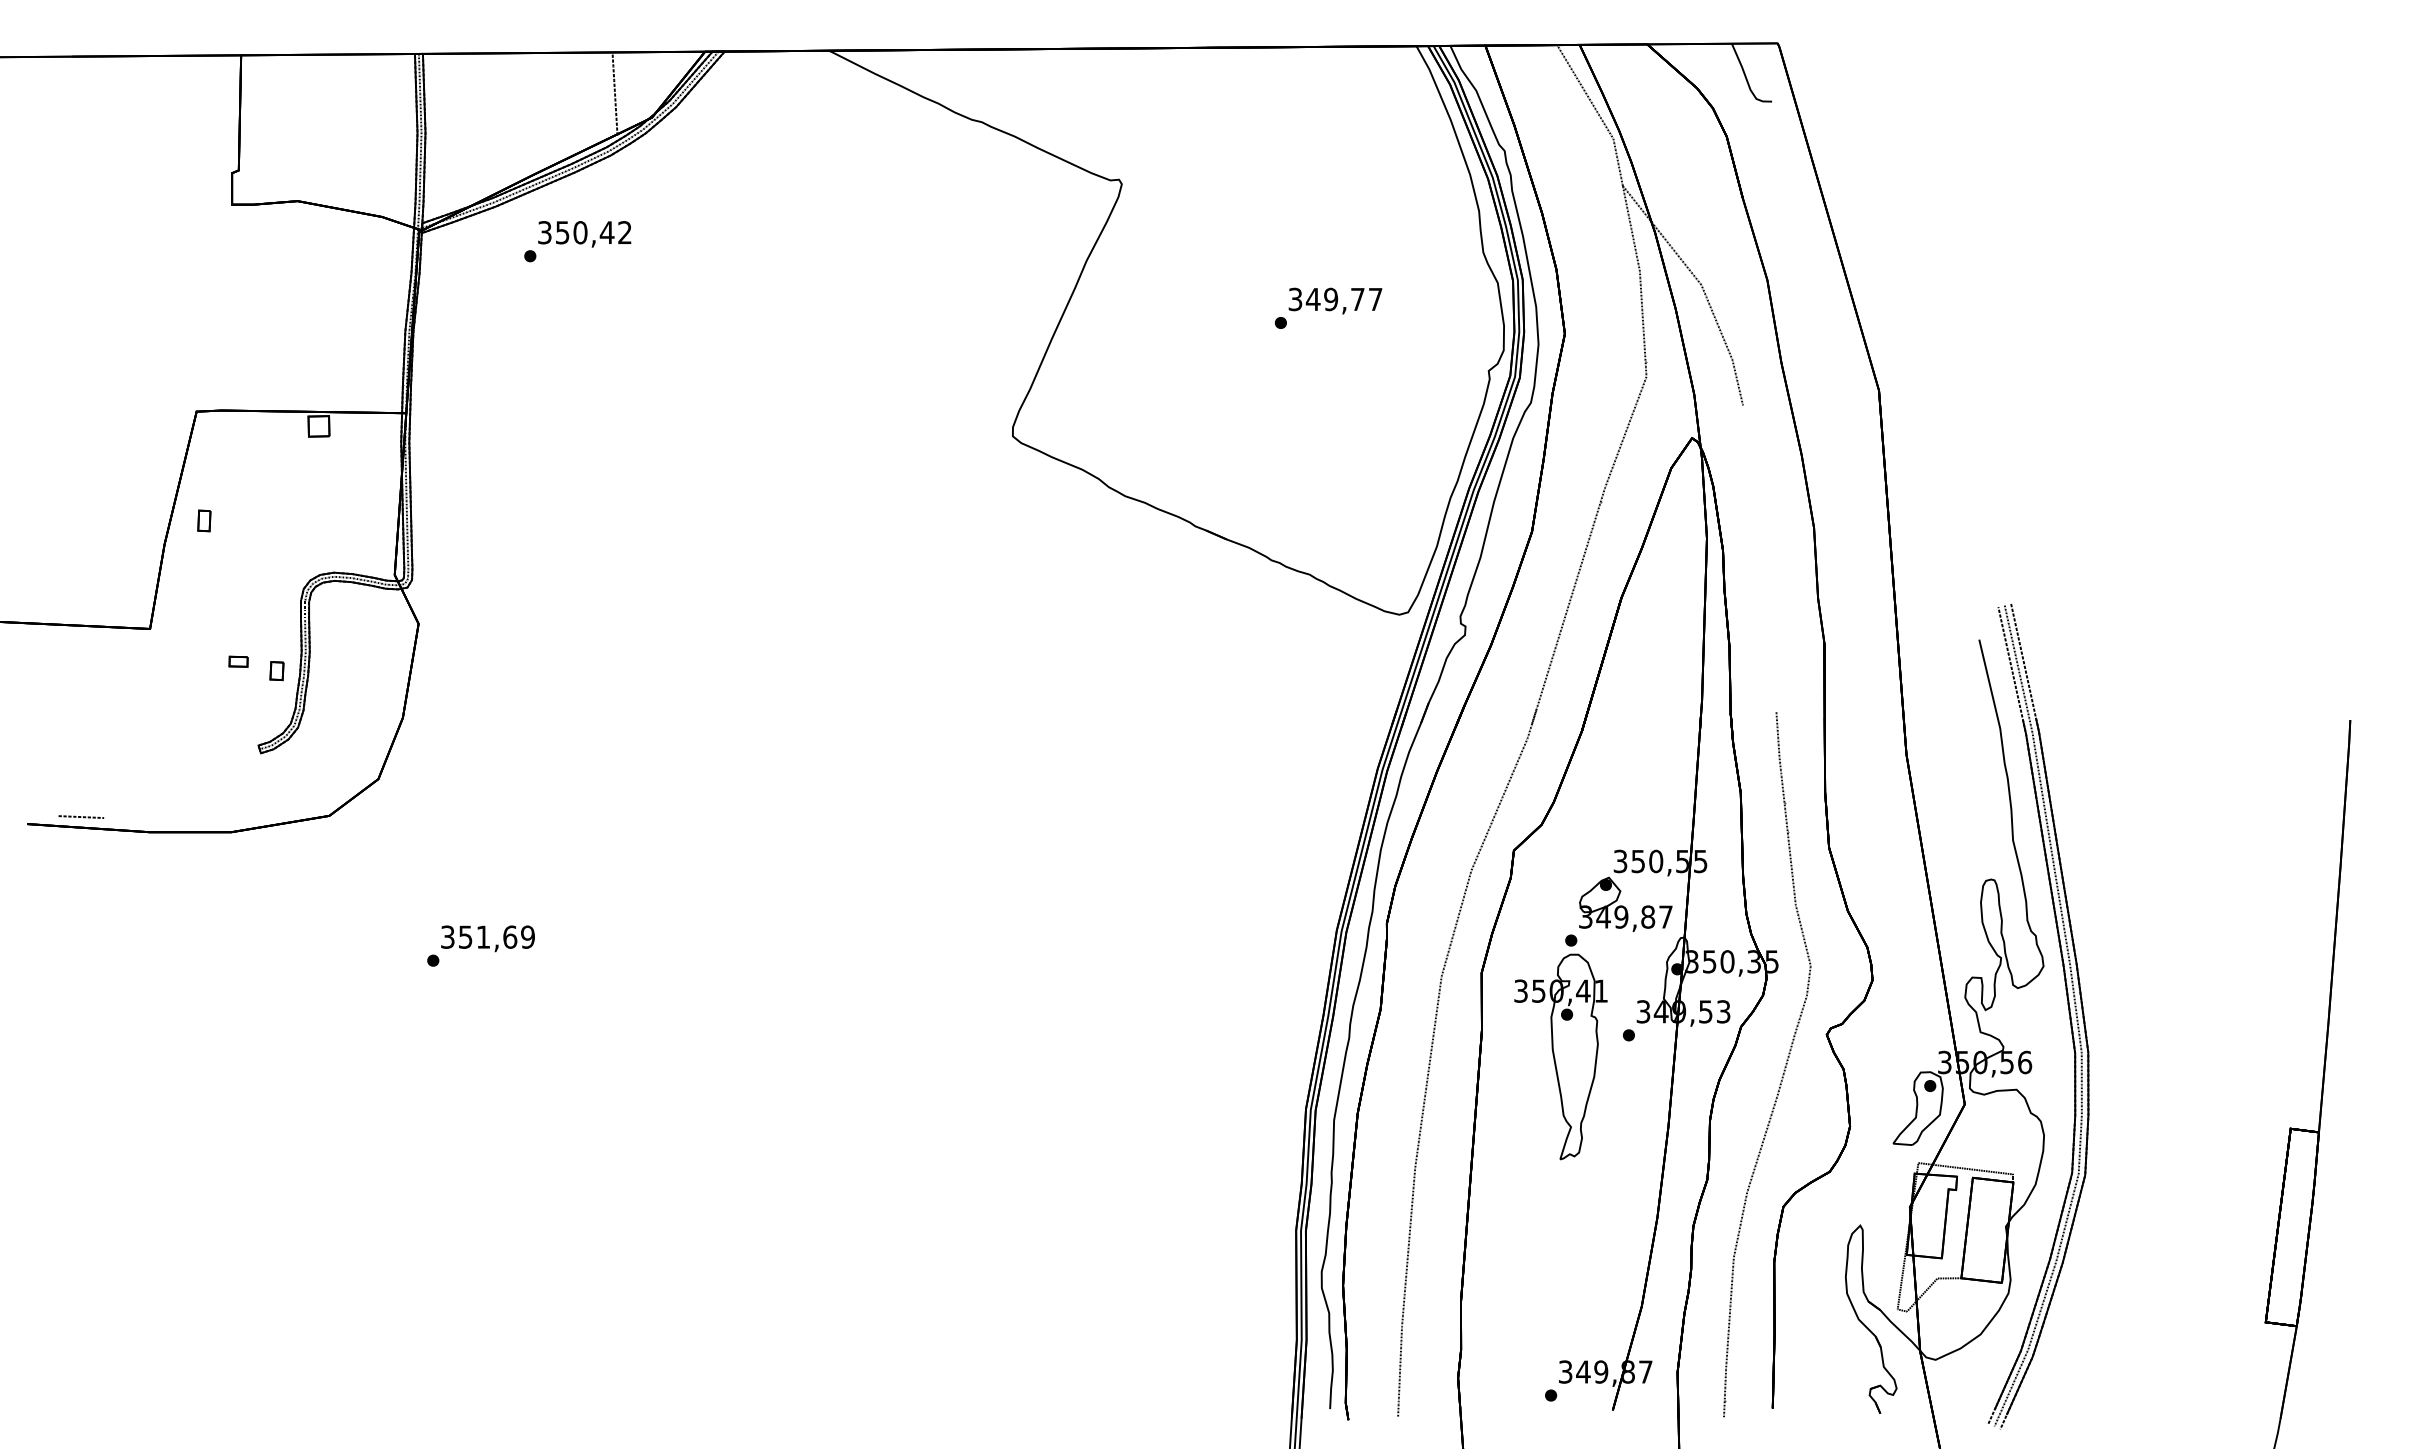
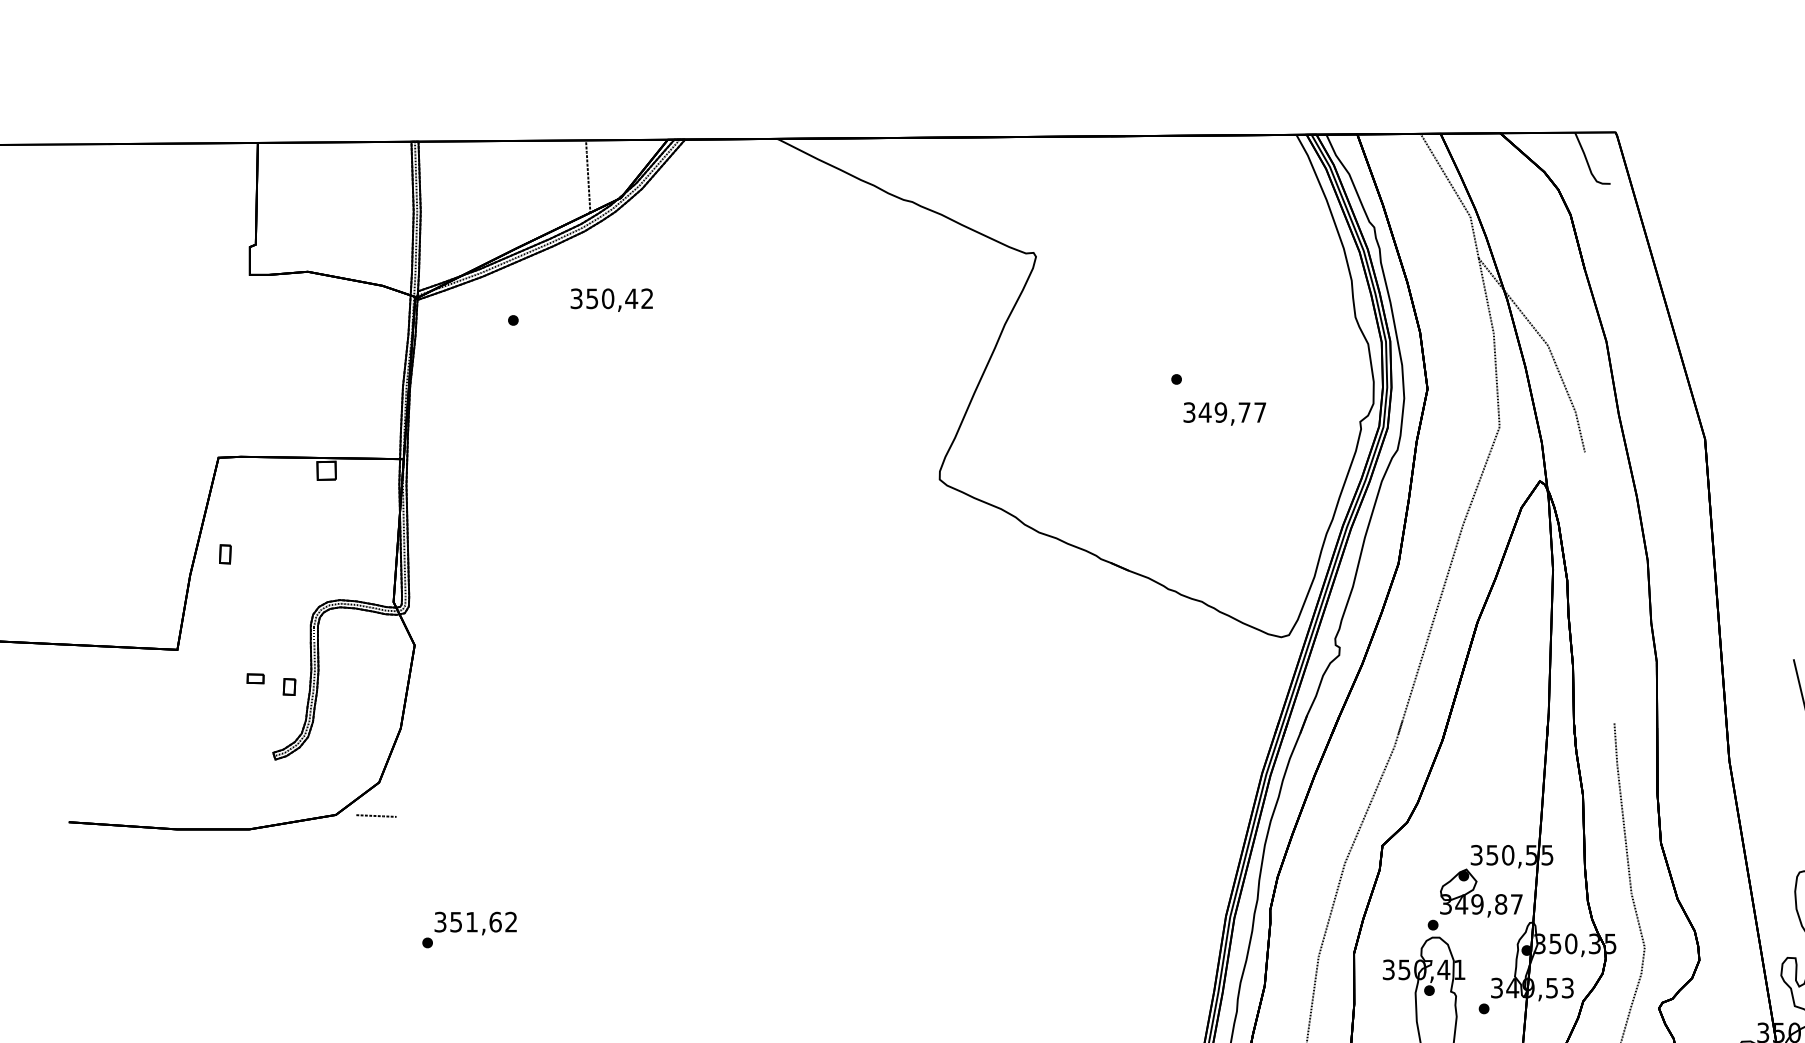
text: (584, 234) -> (611, 300), moved
text: (1335, 300) -> (1224, 413), moved
line: (81, 816) -> (376, 815), moved
text: (527, 936) -> (510, 921), 351,69 -> 351,62

